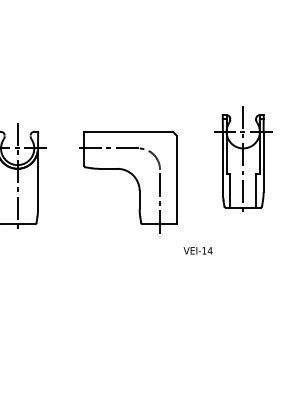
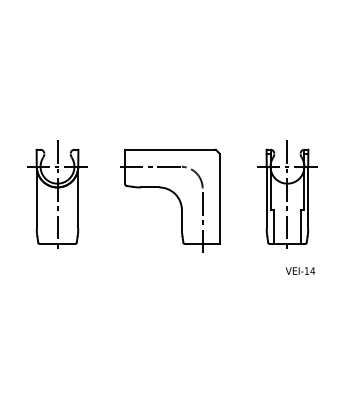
part: (243, 159) -> (287, 194), moved
text: (198, 250) -> (300, 270), moved

